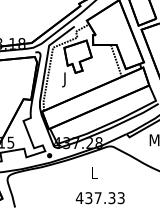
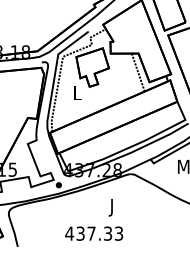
text: (65, 79) -> (77, 94), J -> L
text: (94, 174) -> (112, 207), L -> J
text: (100, 197) -> (94, 233), moved

